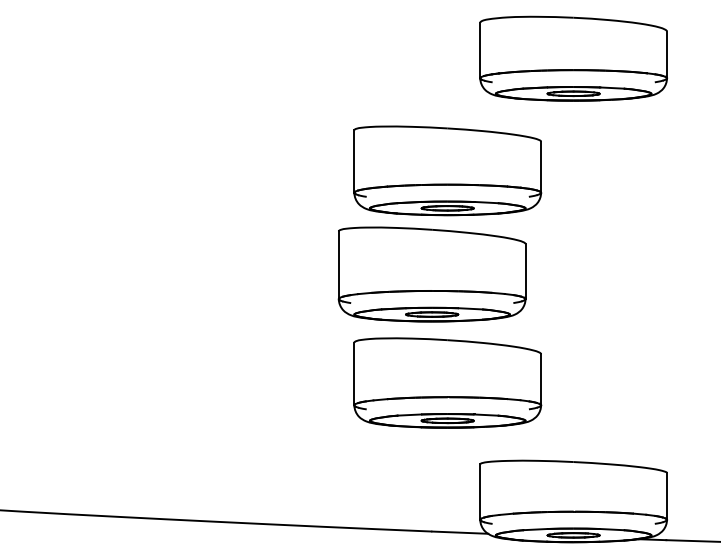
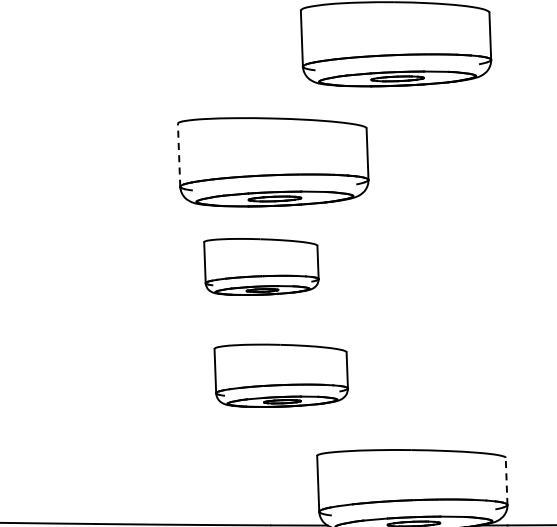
line: (354, 161) -> (179, 155), solid -> dashed
part: (431, 274) -> (261, 266), size x0.6
part: (447, 382) -> (281, 374), size x0.7
line: (667, 495) -> (507, 480), solid -> dashed

